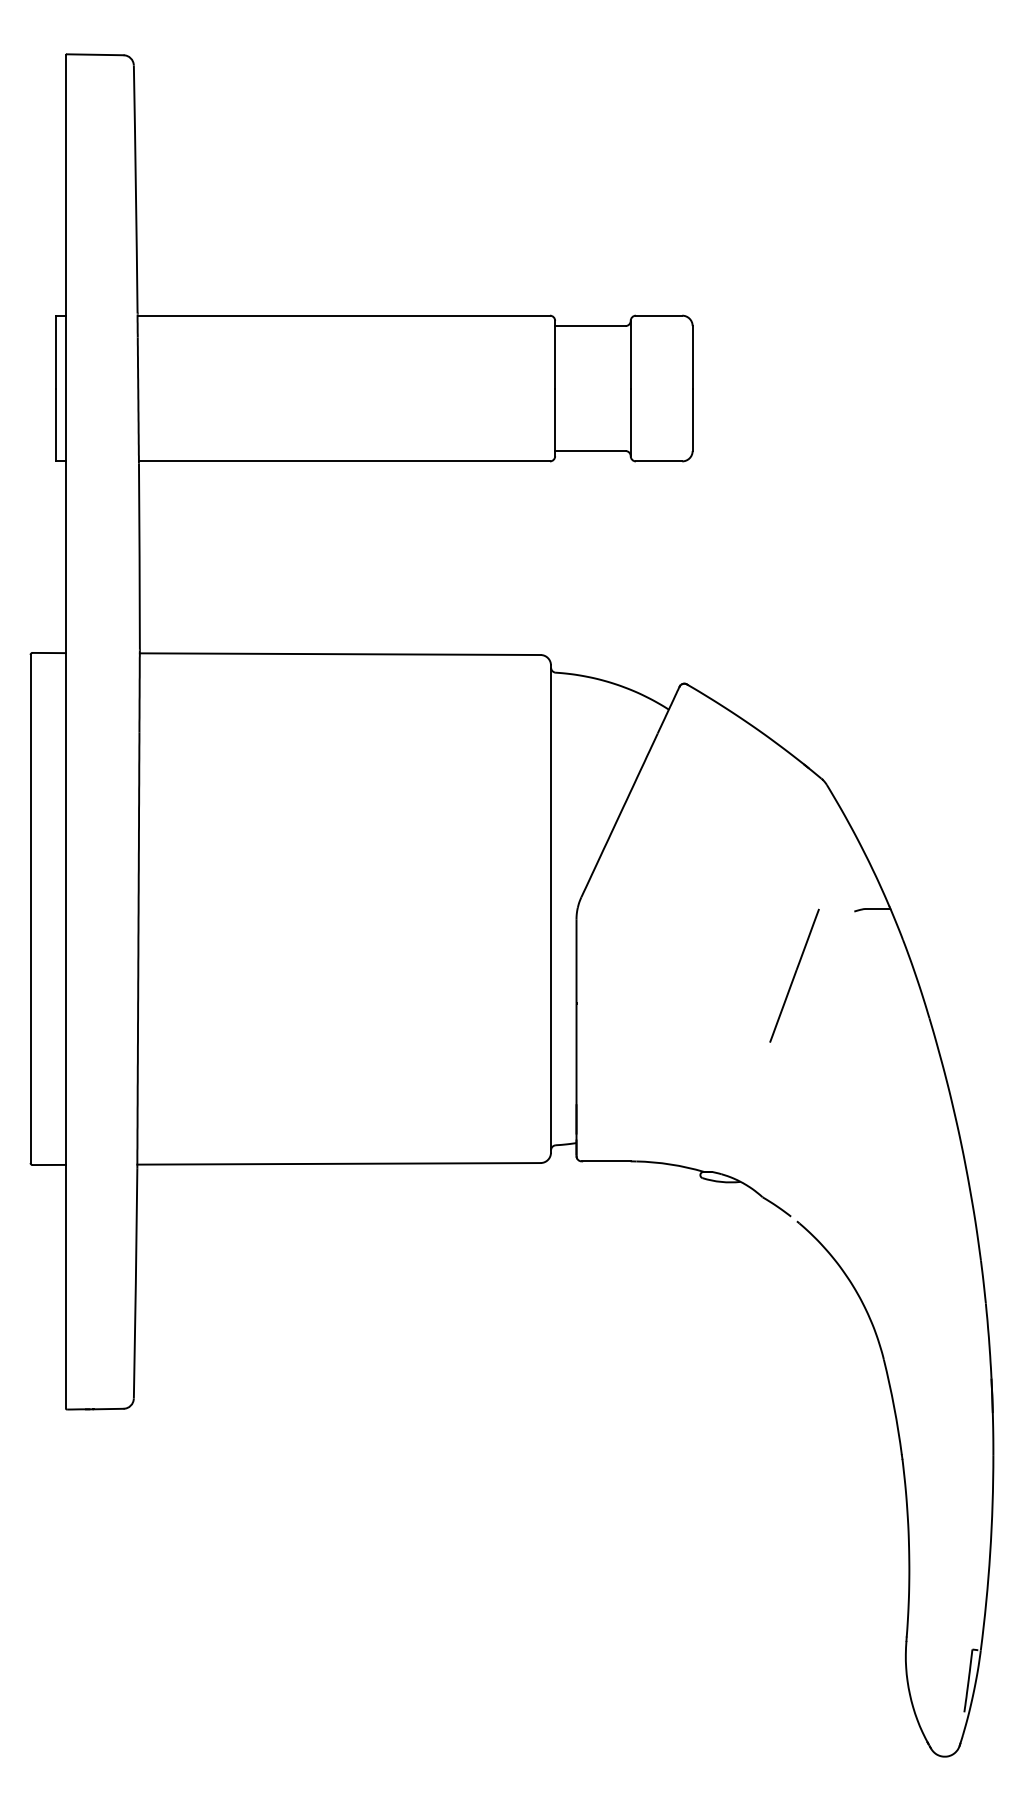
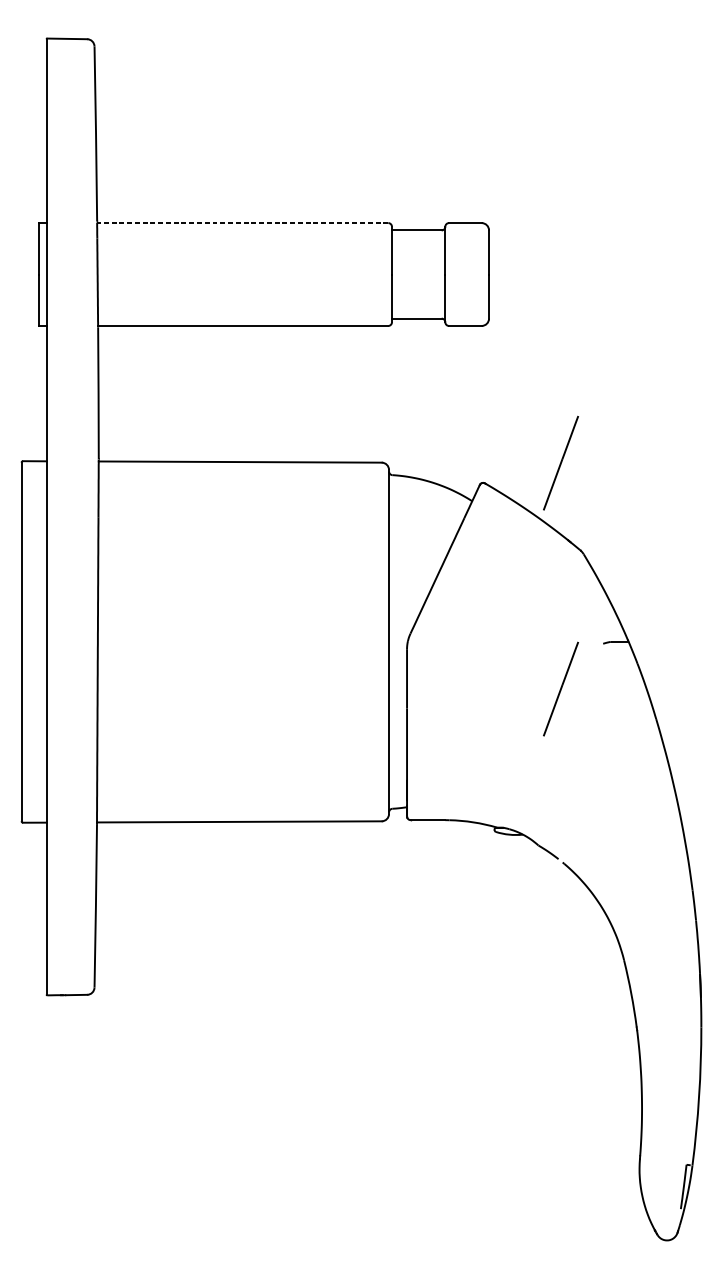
line: (343, 315) -> (242, 222), solid -> dashed
line: (794, 655) -> (560, 462), added

